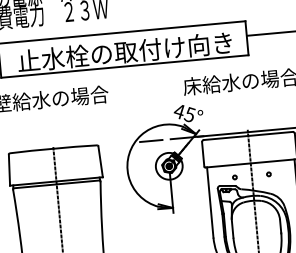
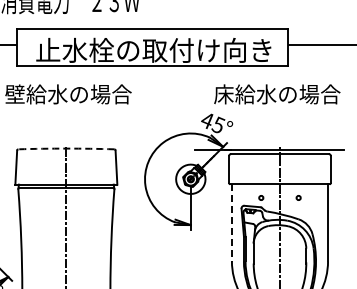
line: (151, 140) -> (173, 149), removed
arc: (53, 148) -> (66, 148), solid -> dashed
line: (209, 202) -> (231, 222), solid -> dashed

